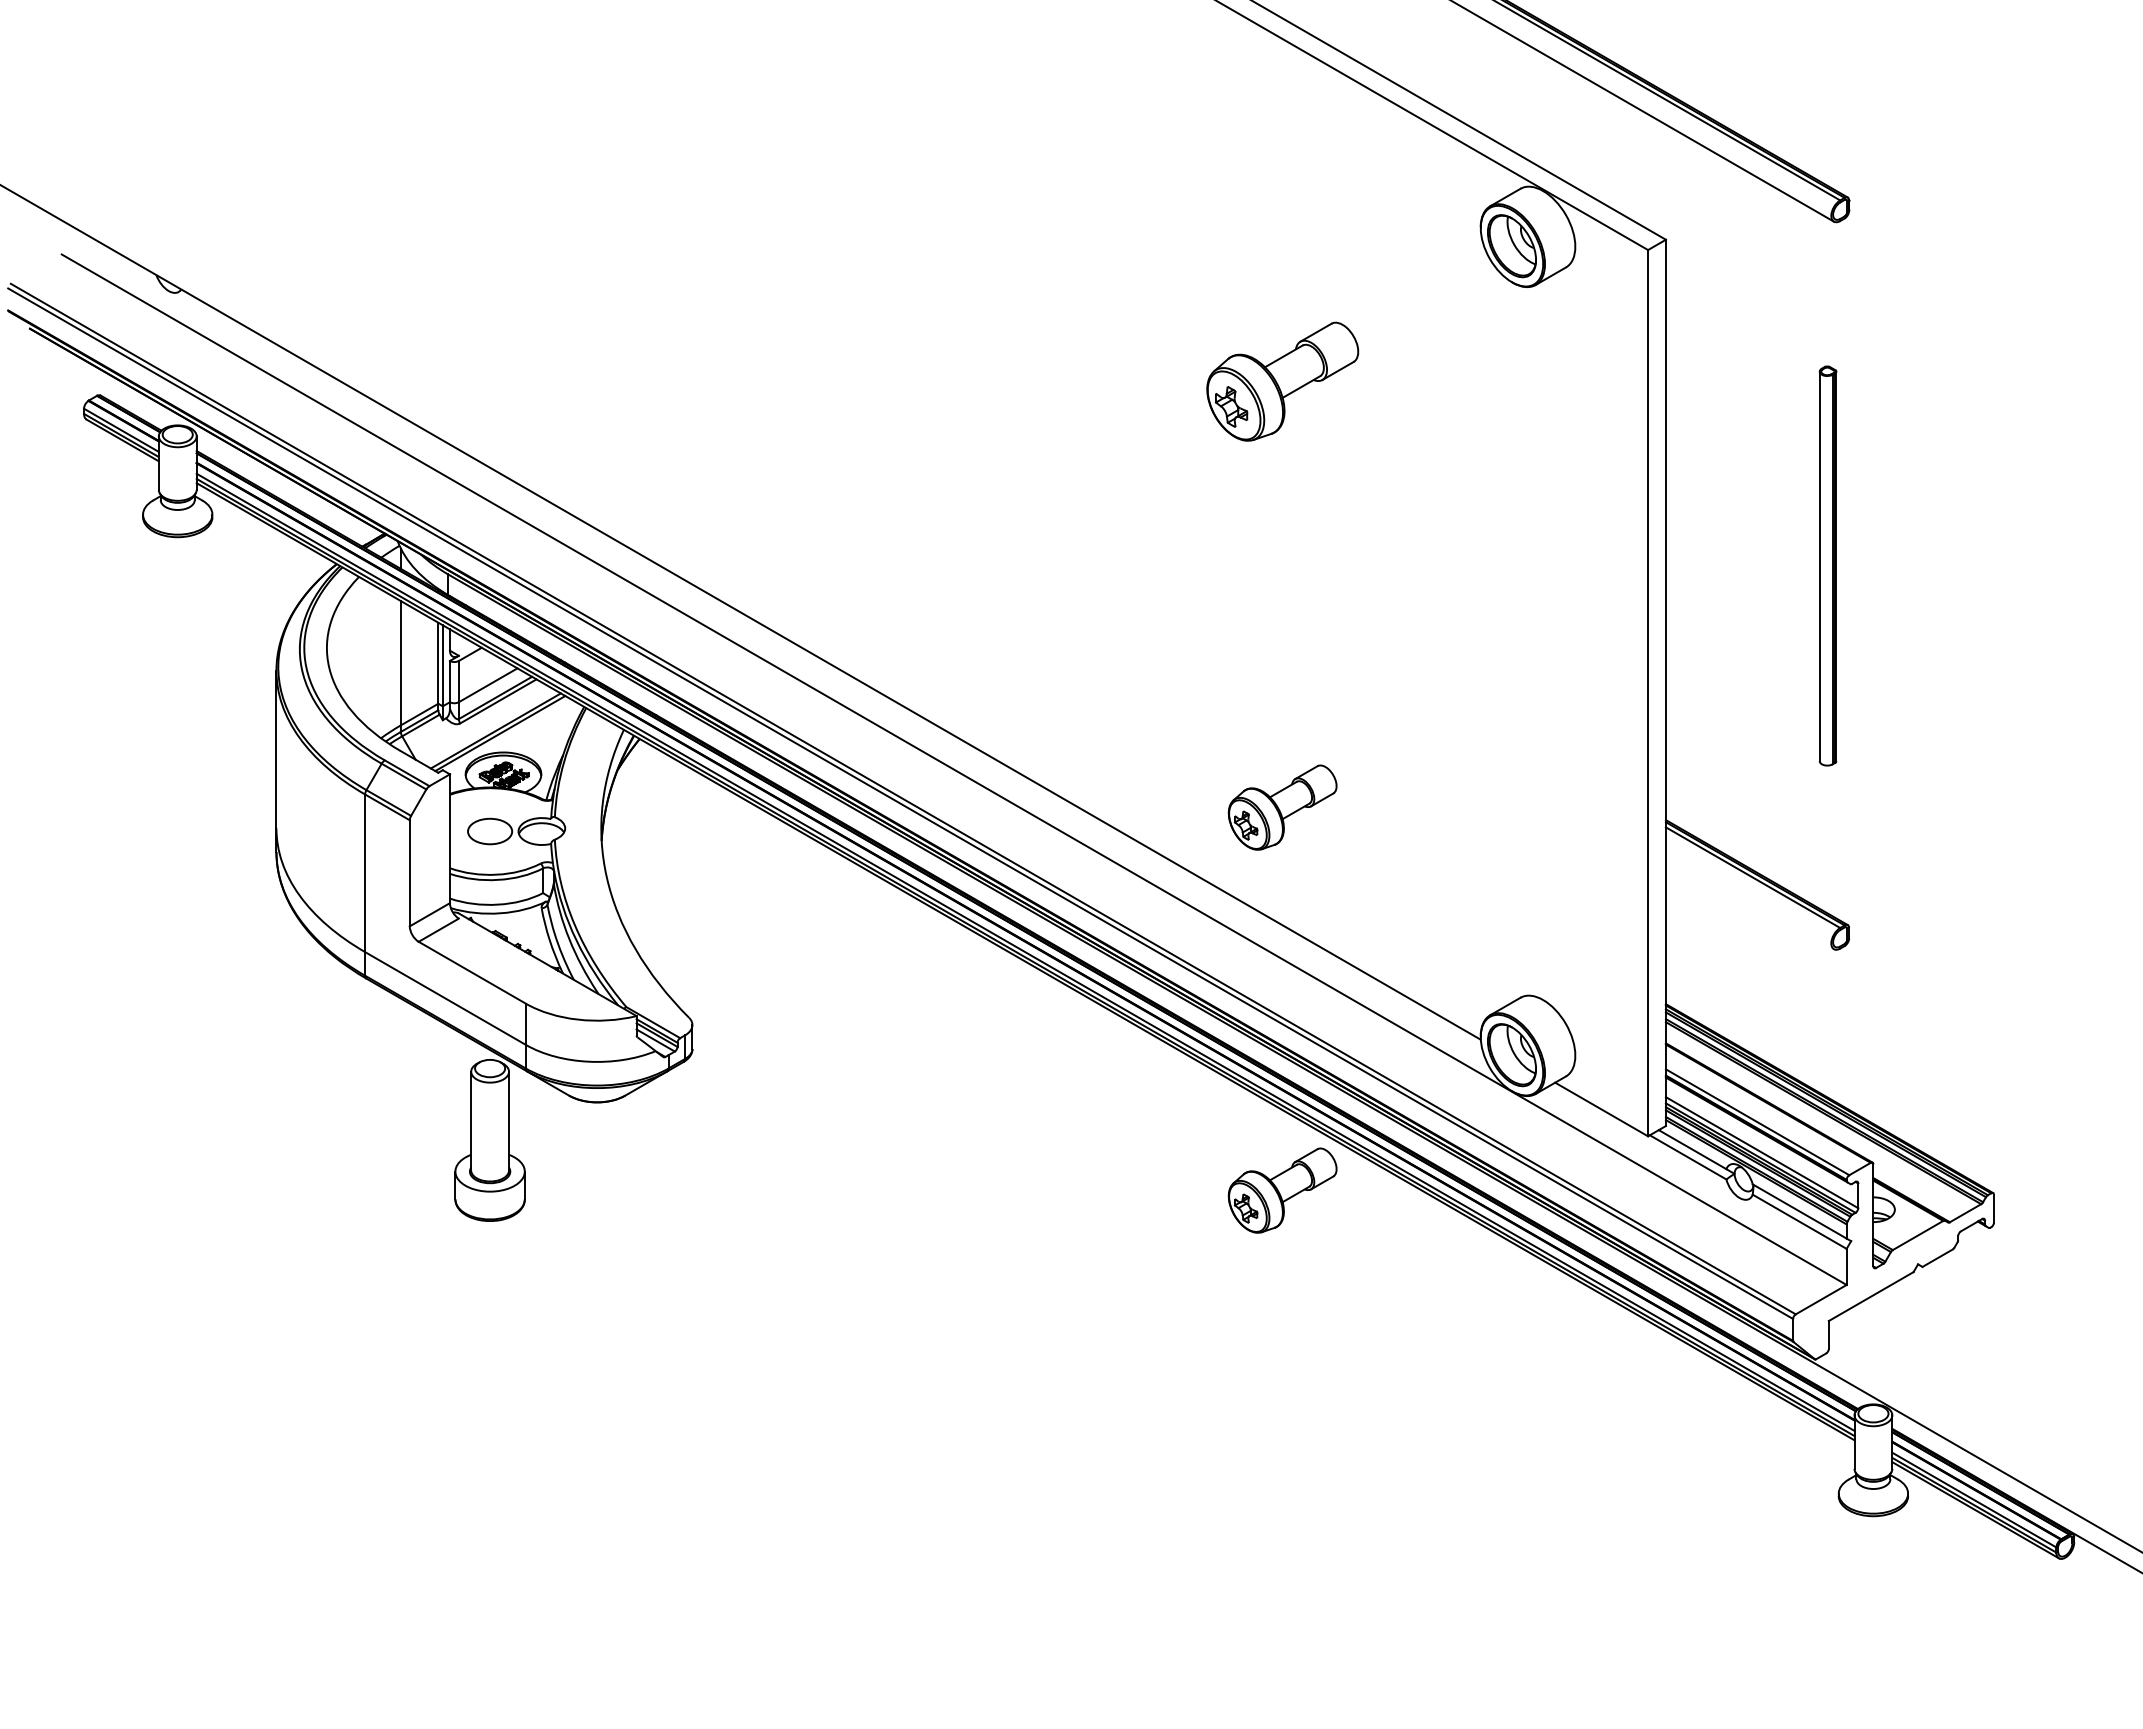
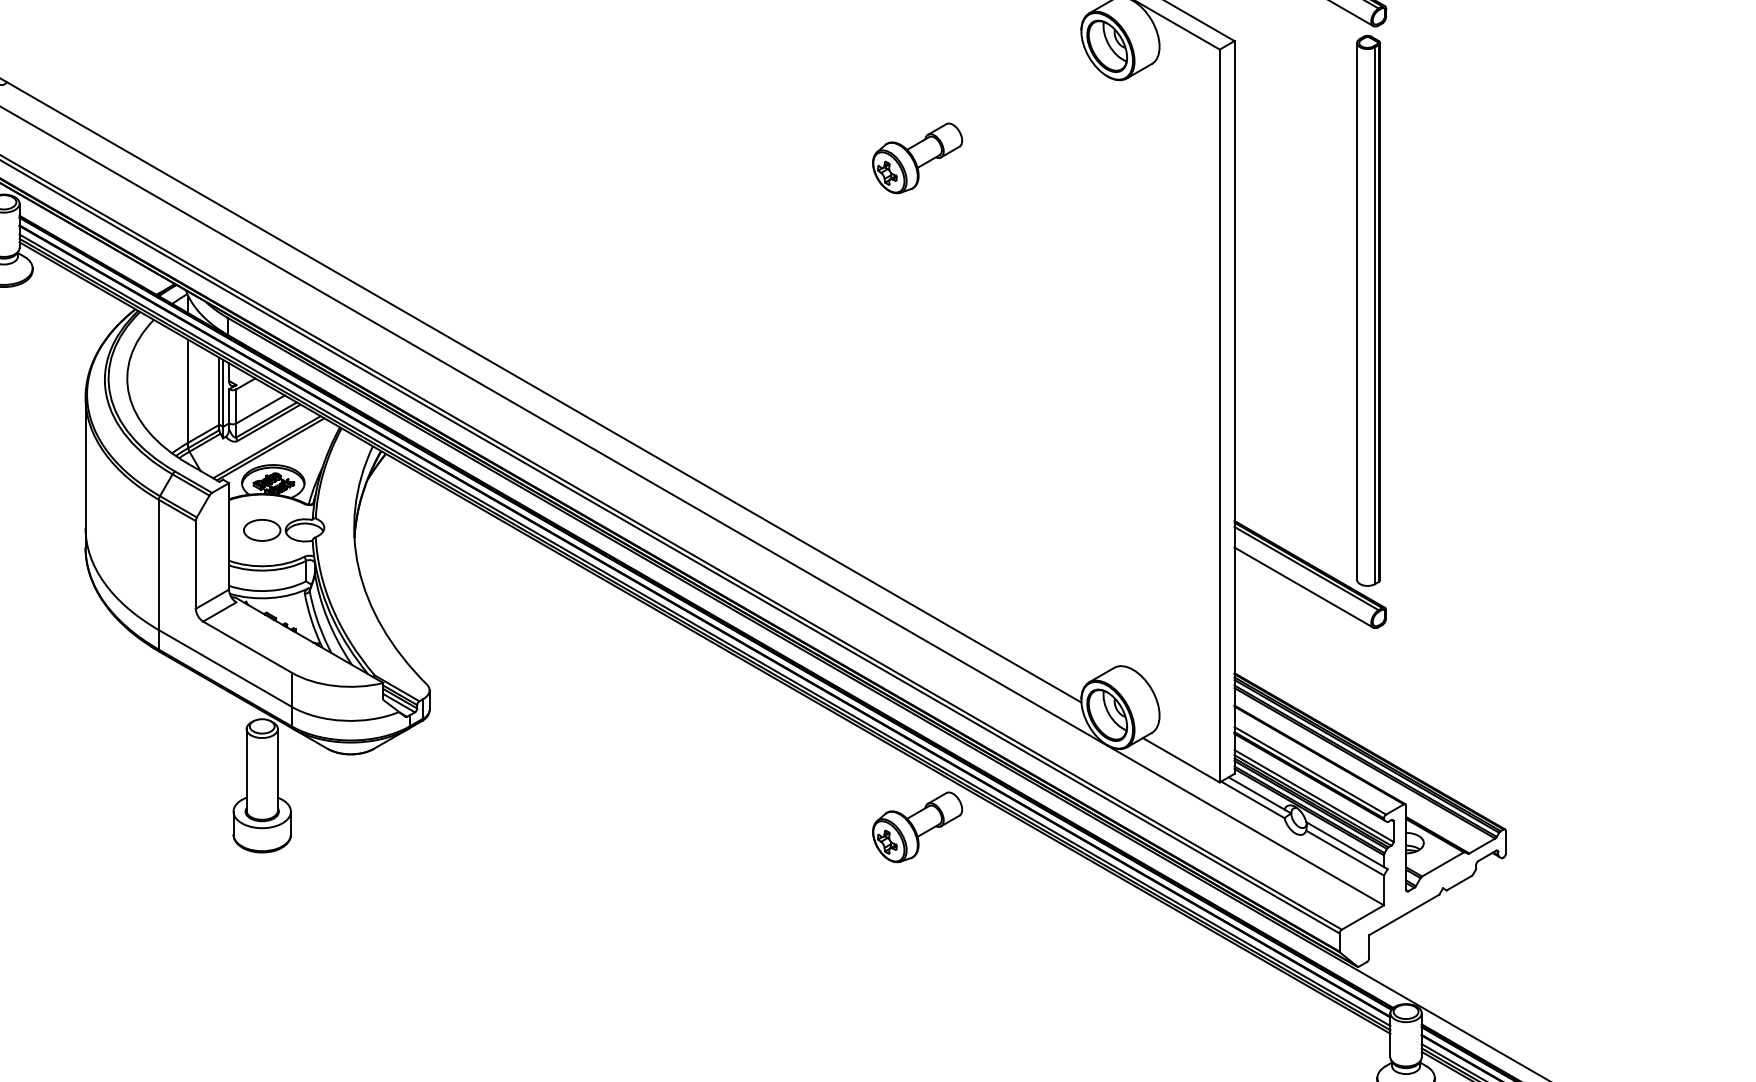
part: (1282, 381) -> (917, 158), size x0.71
part: (1827, 565) -> (1368, 310), size x1.67
part: (1282, 807) -> (917, 510), removed
line: (1749, 900) -> (1303, 587), added

